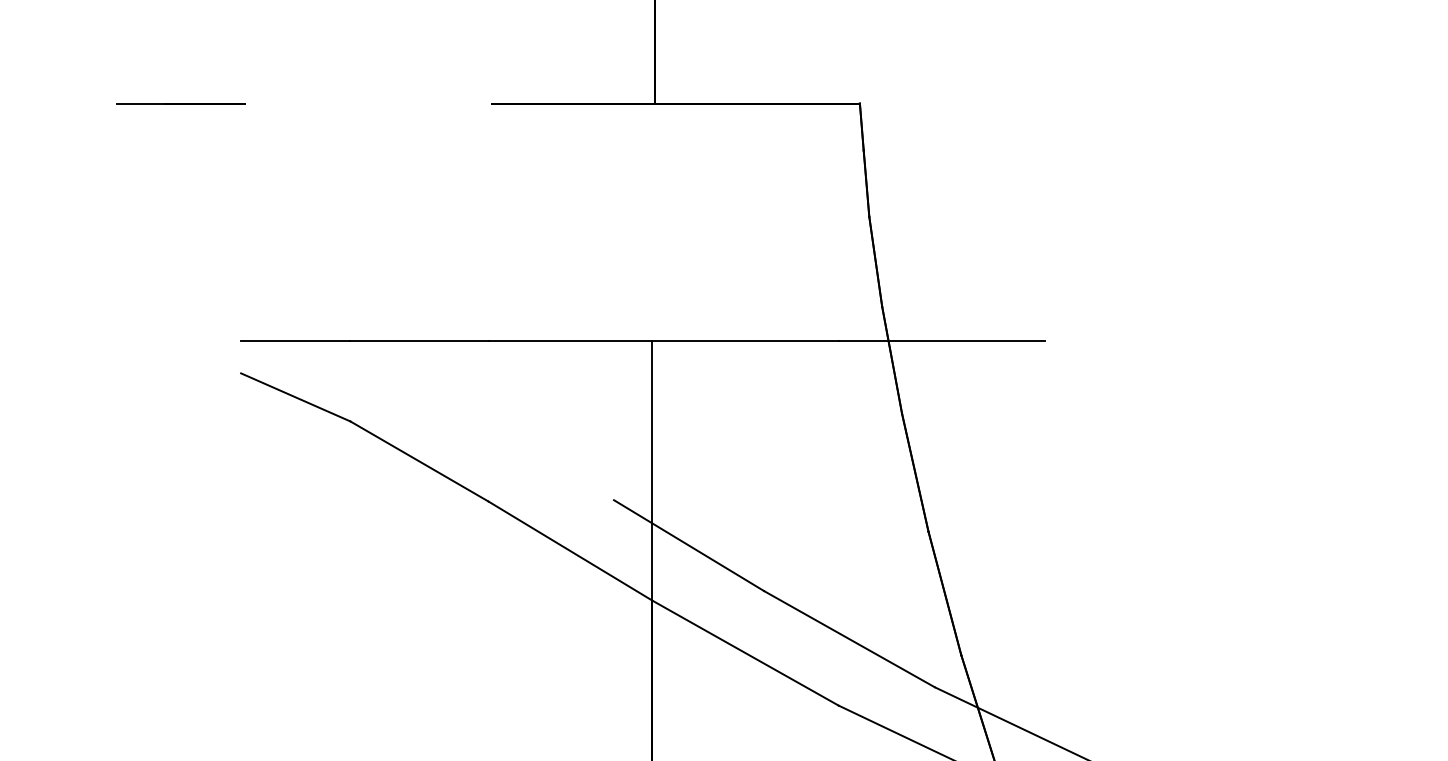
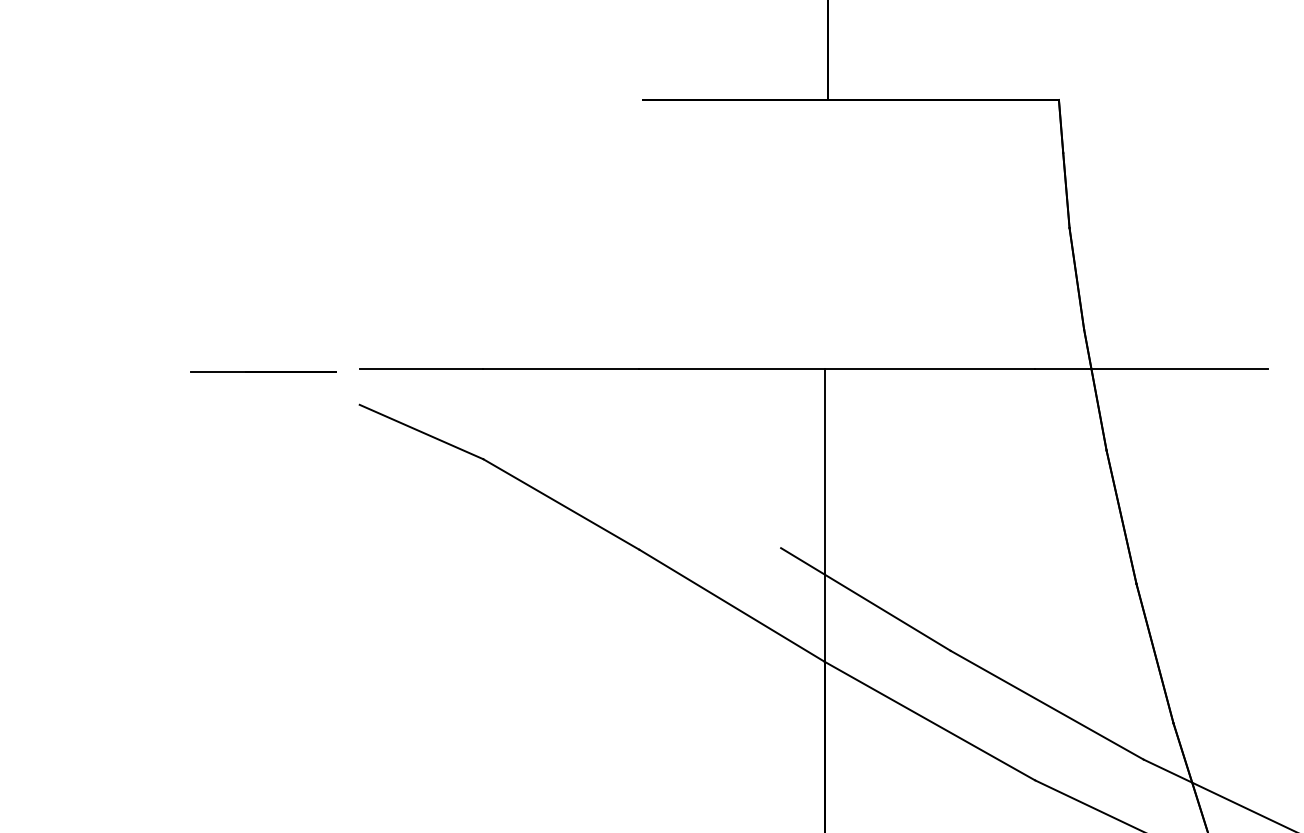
line: (180, 103) -> (263, 372), moved

